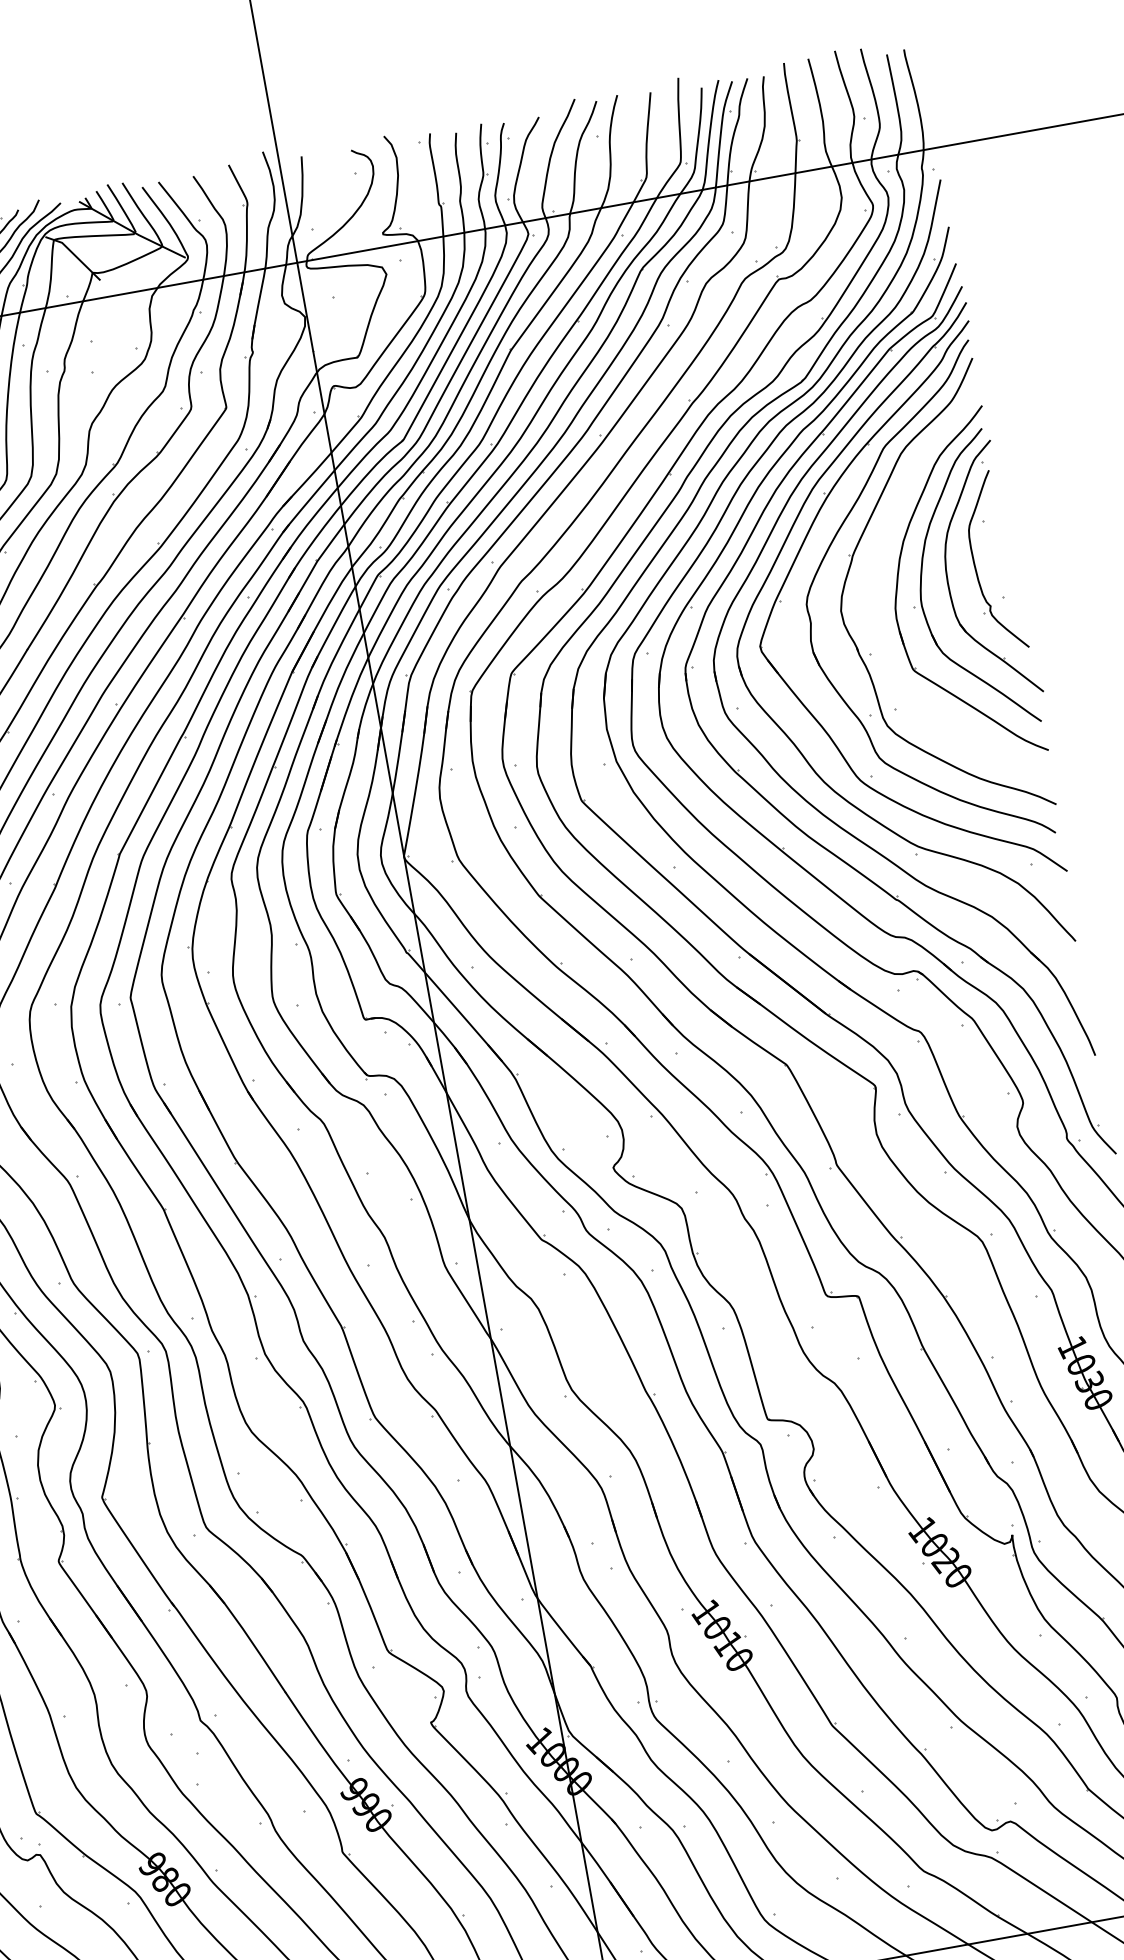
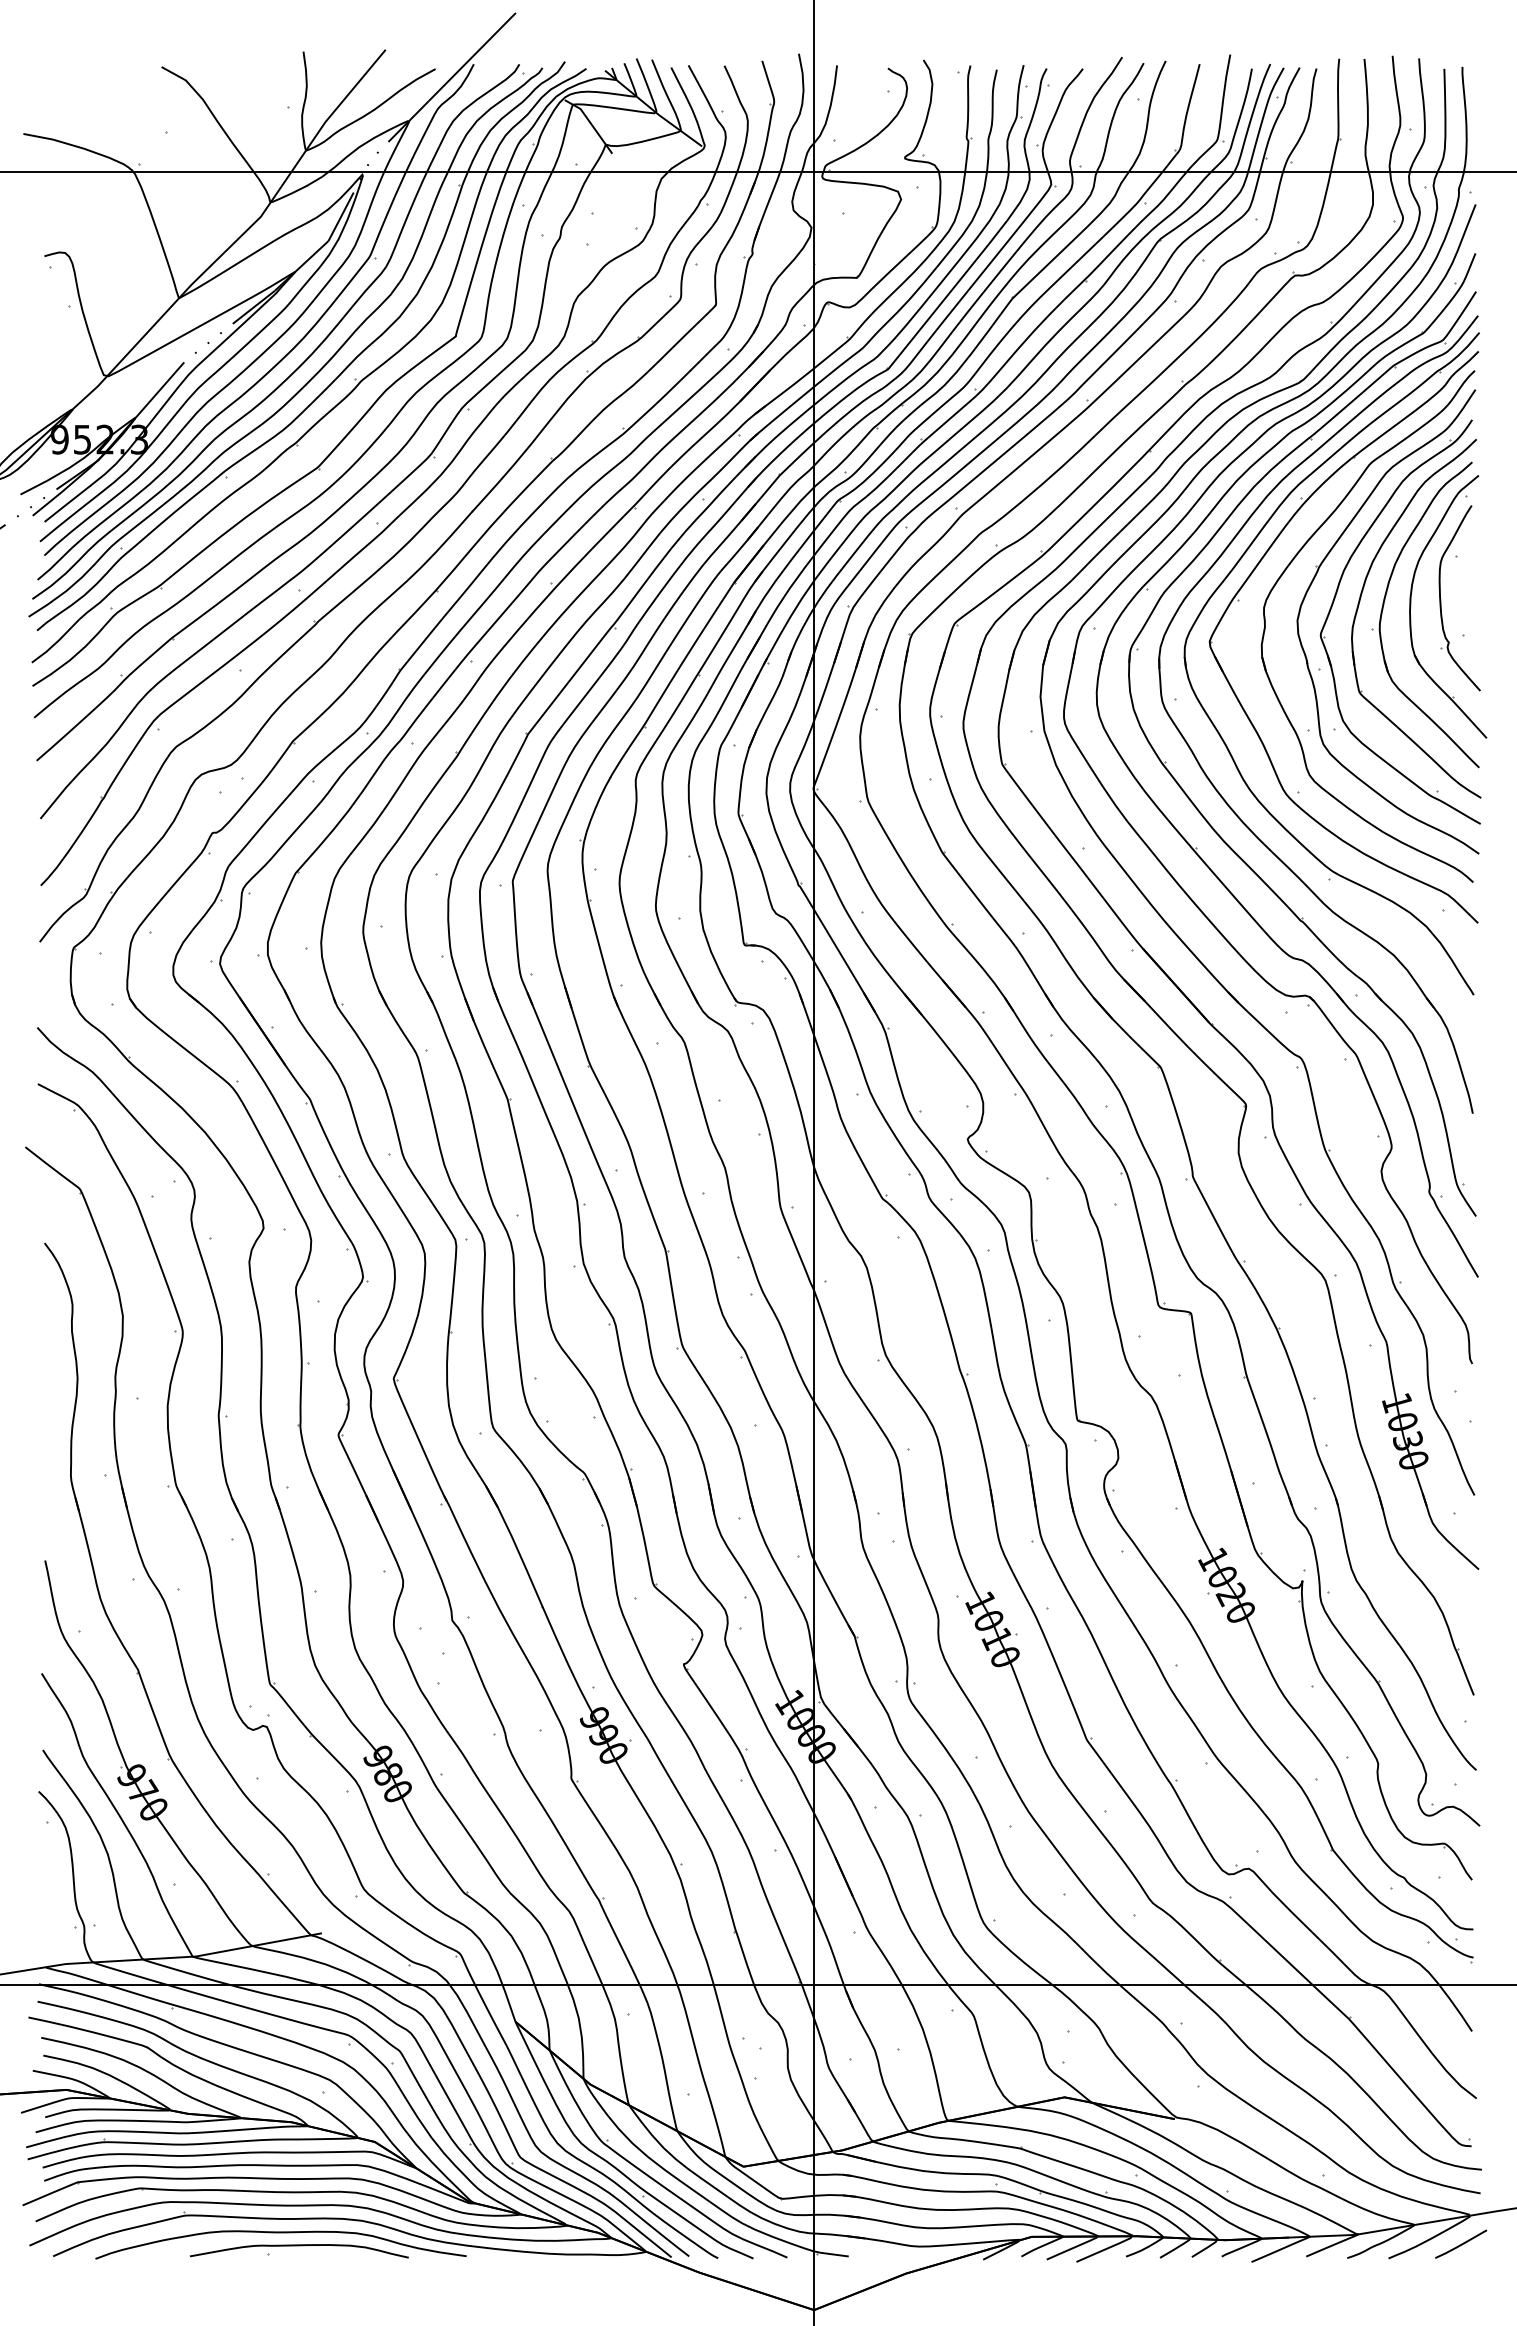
part: (873, 583) -> (1335, 598), added

